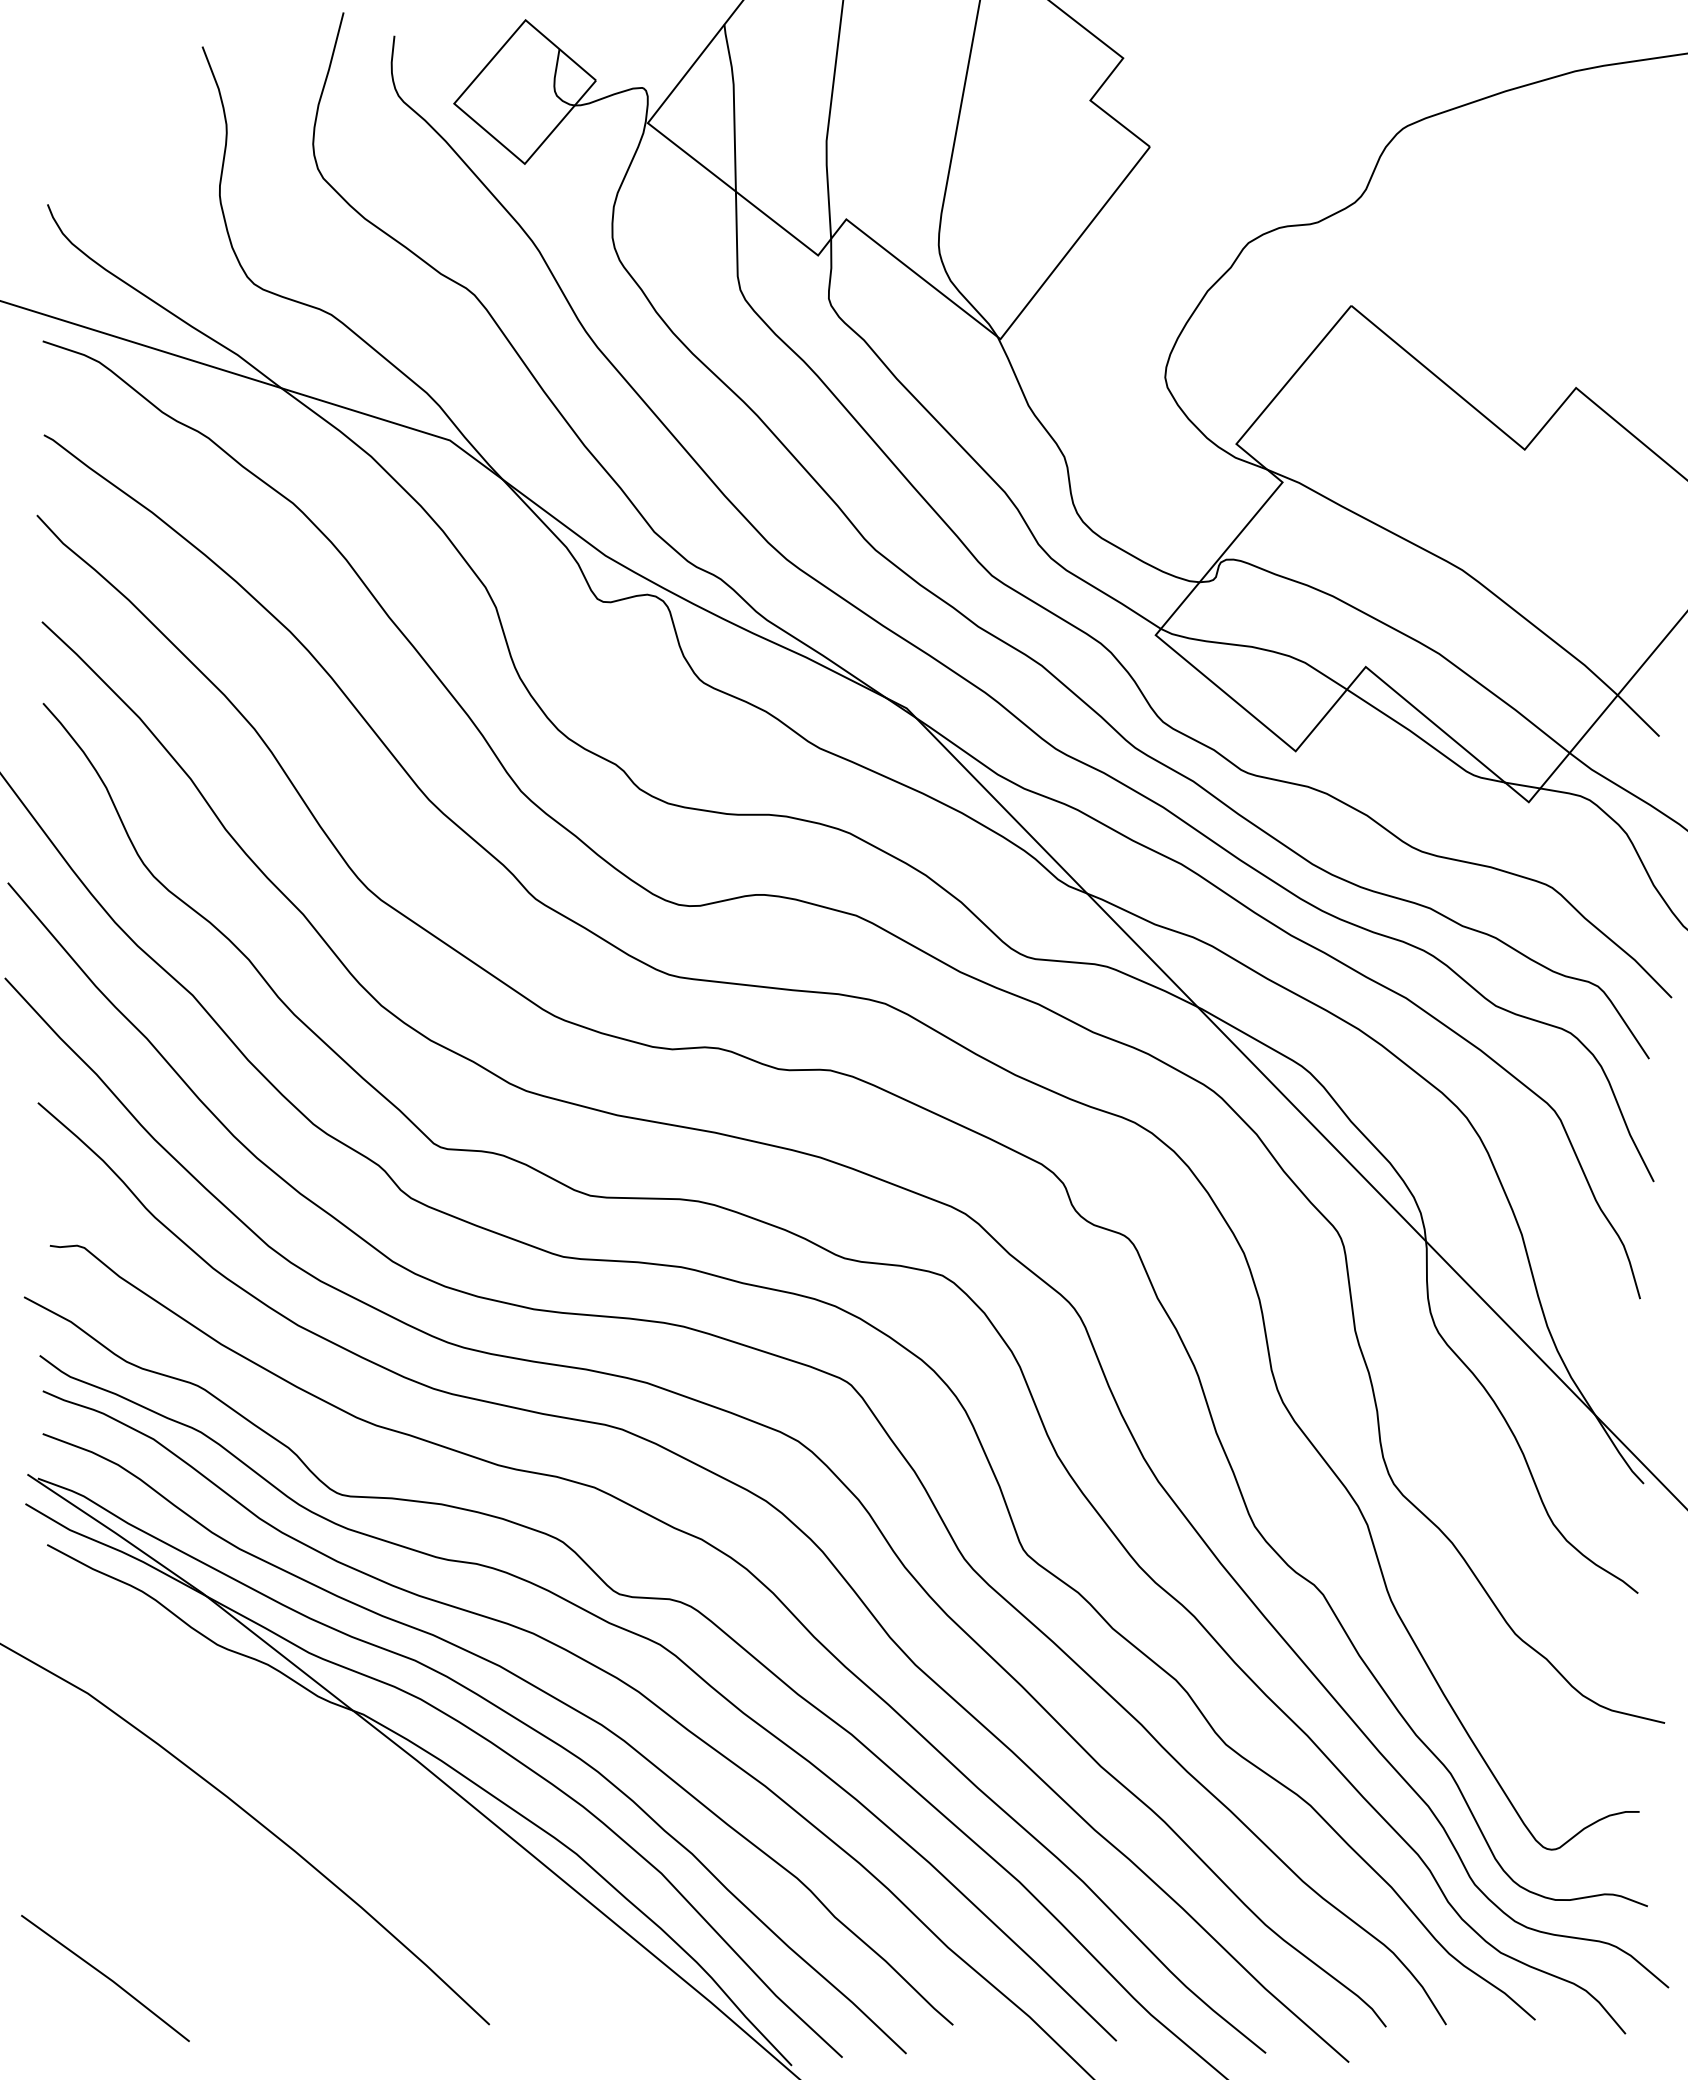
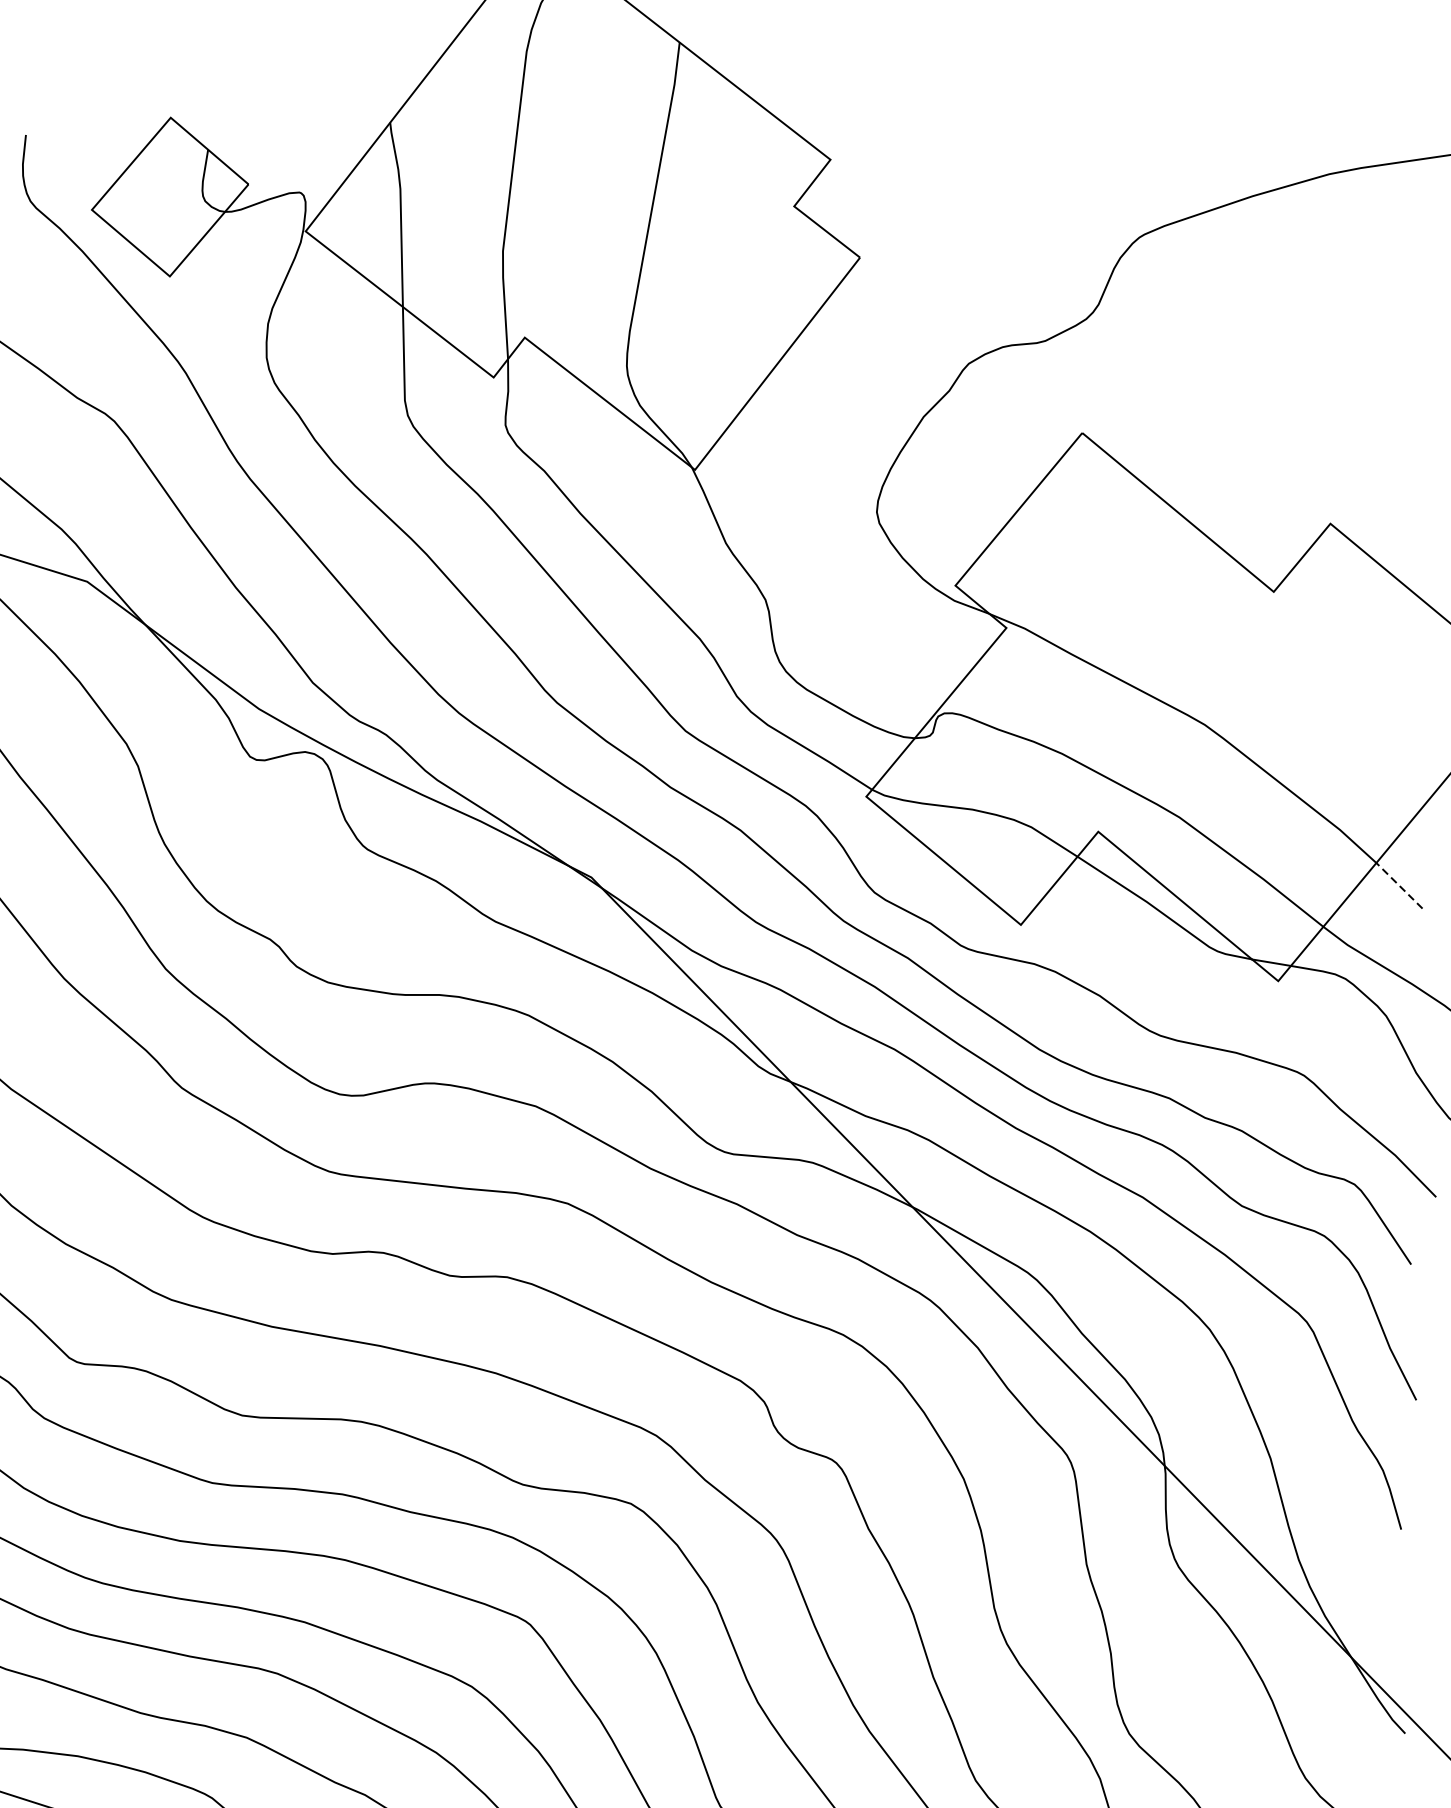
line: (1638, 715) -> (1399, 885), solid -> dashed

